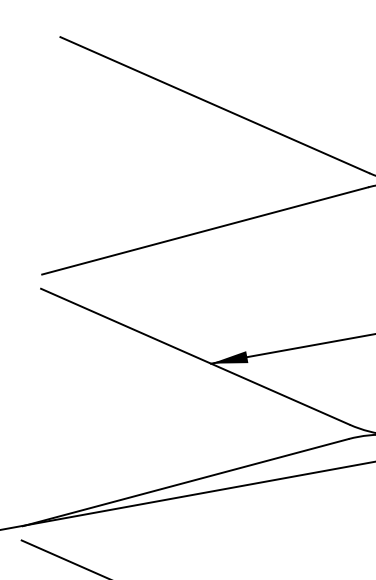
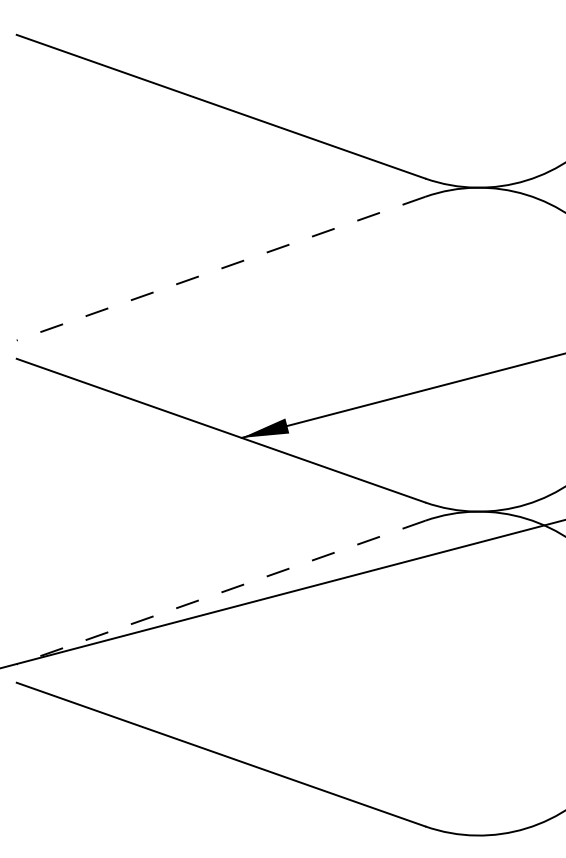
line: (204, 230) -> (220, 268), solid -> dashed
line: (185, 482) -> (220, 592), solid -> dashed

